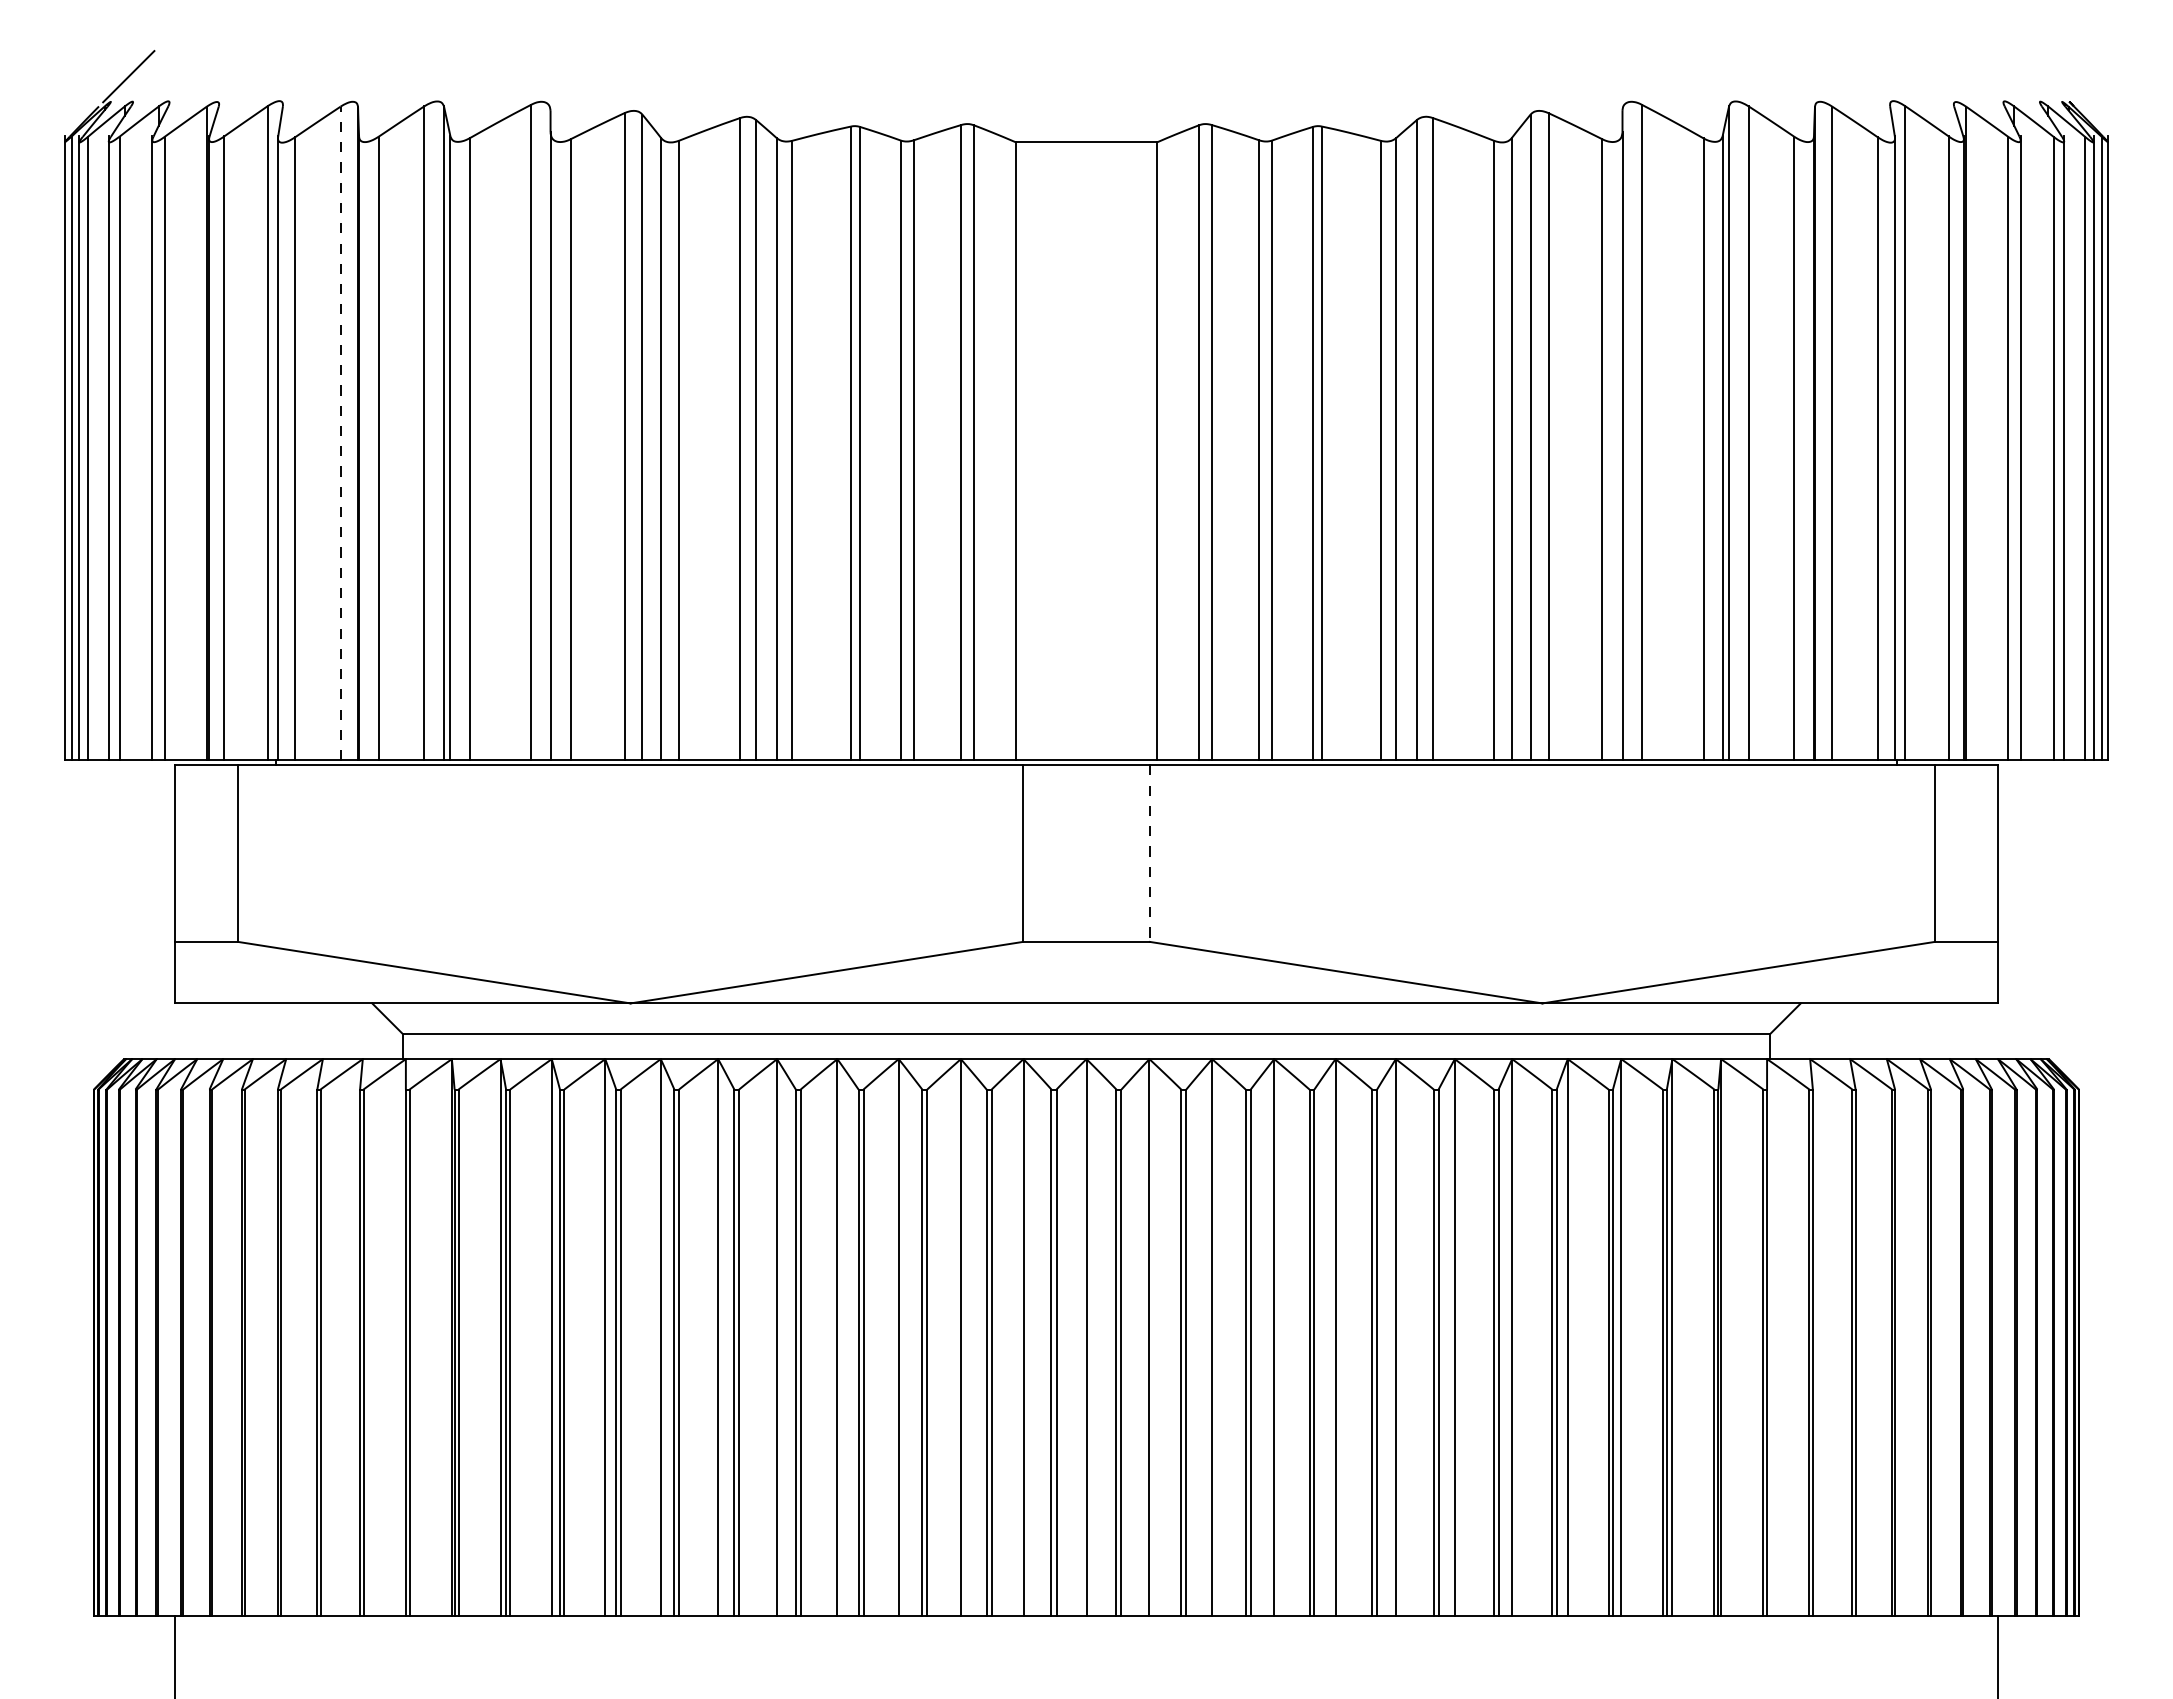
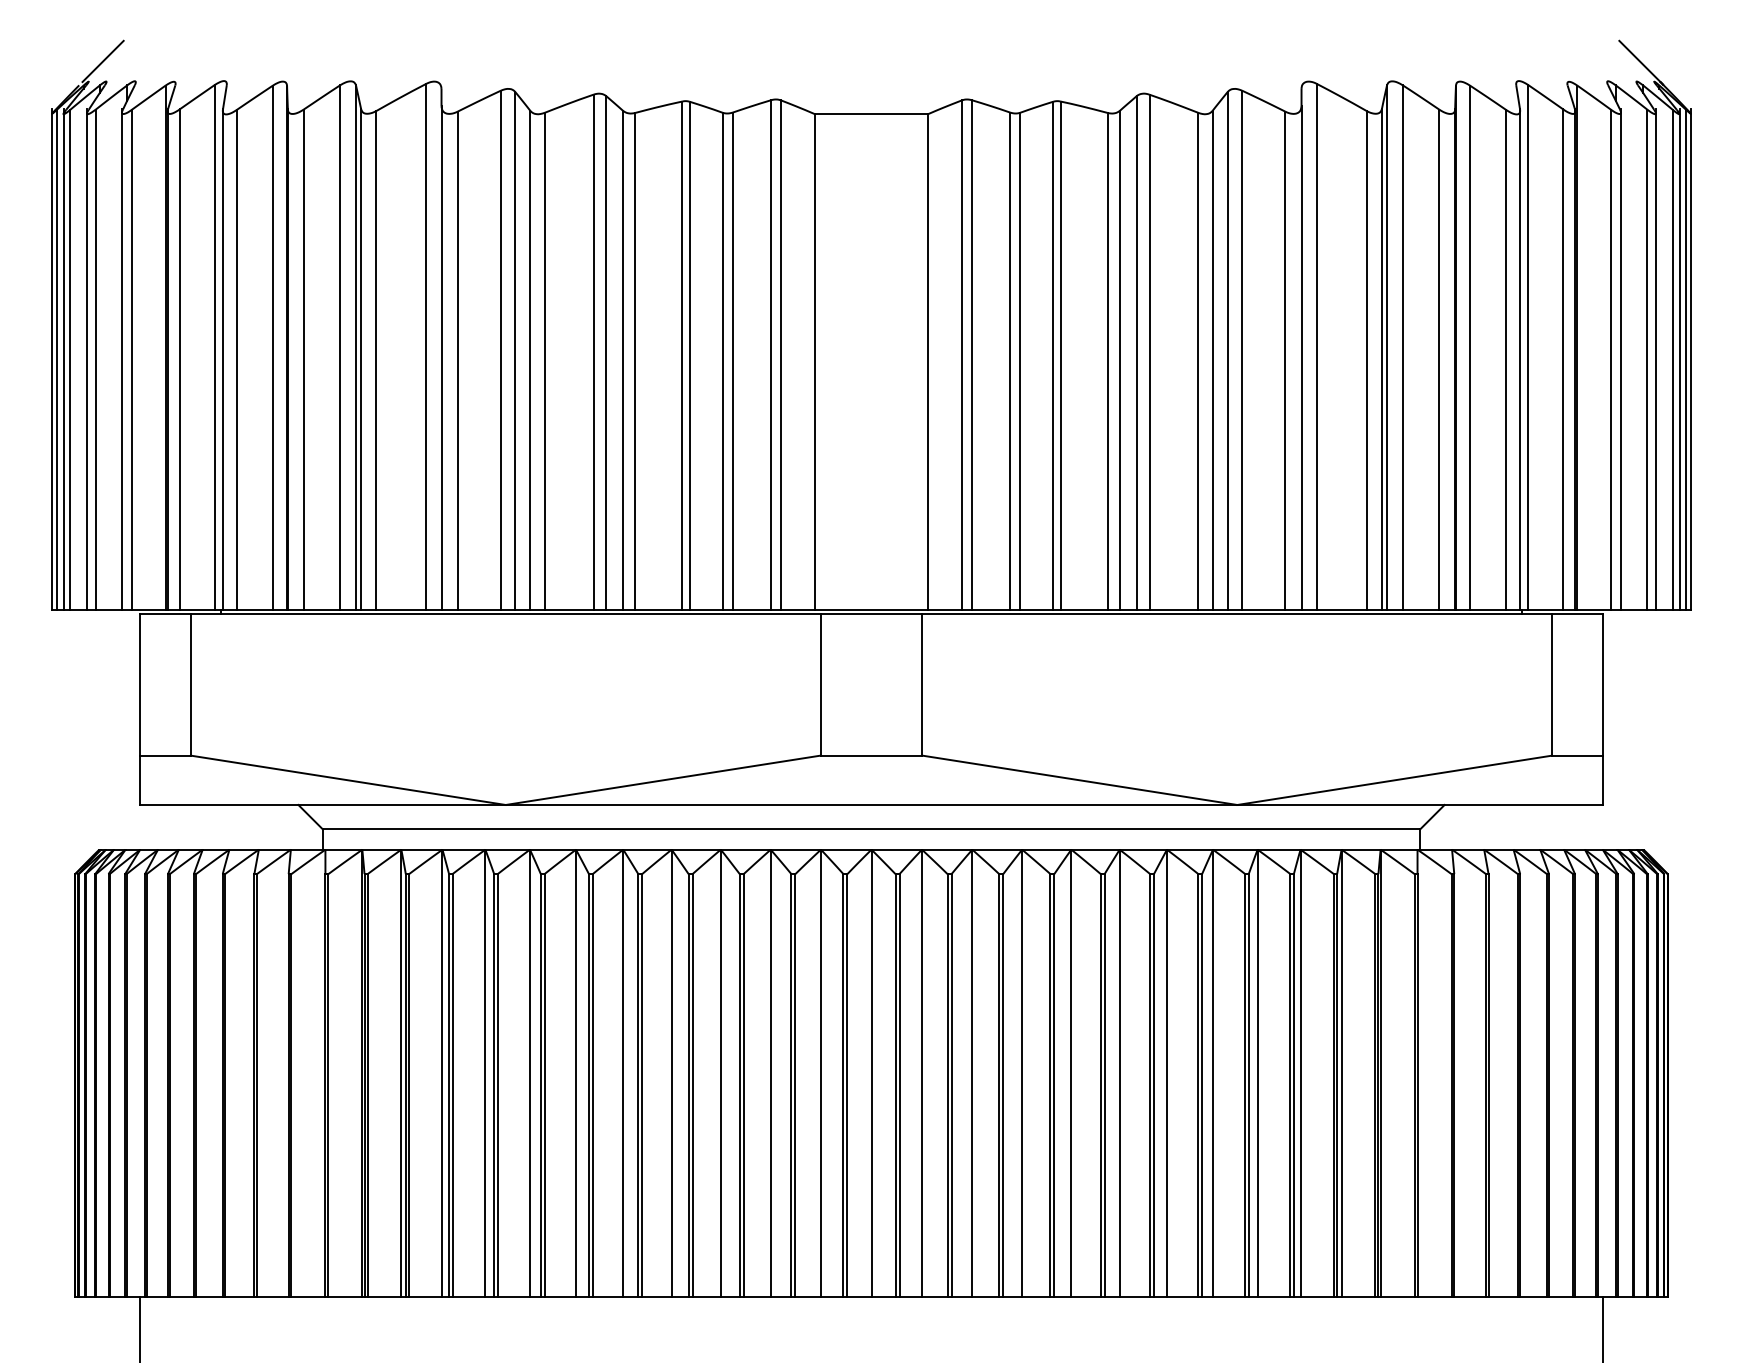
line: (2043, 76) -> (1639, 61), added
line: (340, 433) -> (272, 347), dashed -> solid
line: (1149, 854) -> (922, 685), dashed -> solid

